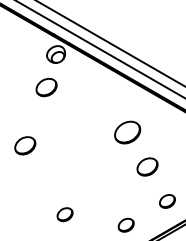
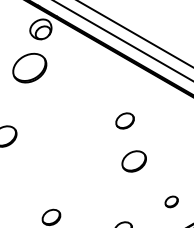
part: (46, 87) -> (29, 68), size x1.4
part: (127, 132) -> (124, 120), size x0.6
part: (147, 166) -> (134, 160), moved
part: (167, 201) -> (171, 201), size x0.7

